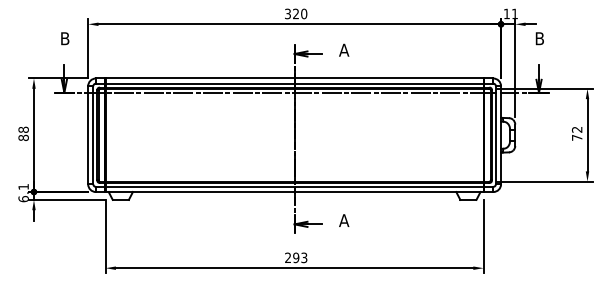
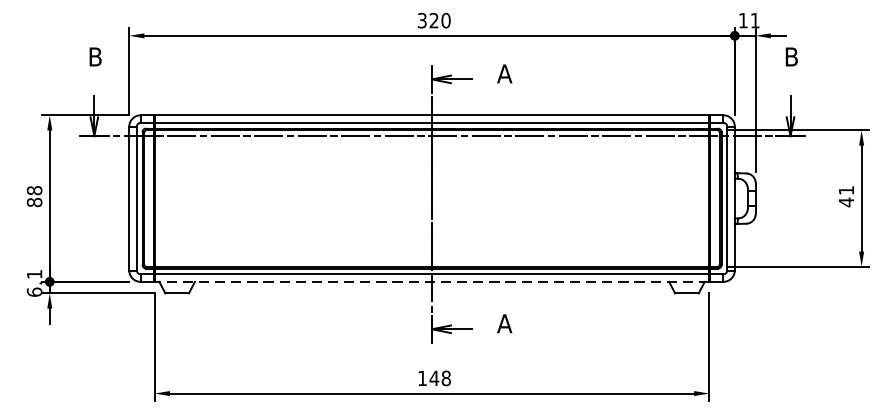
text: (576, 134) -> (845, 197), 72 -> 41
line: (294, 192) -> (431, 282), solid -> dashed
text: (296, 257) -> (434, 377), 293 -> 148

